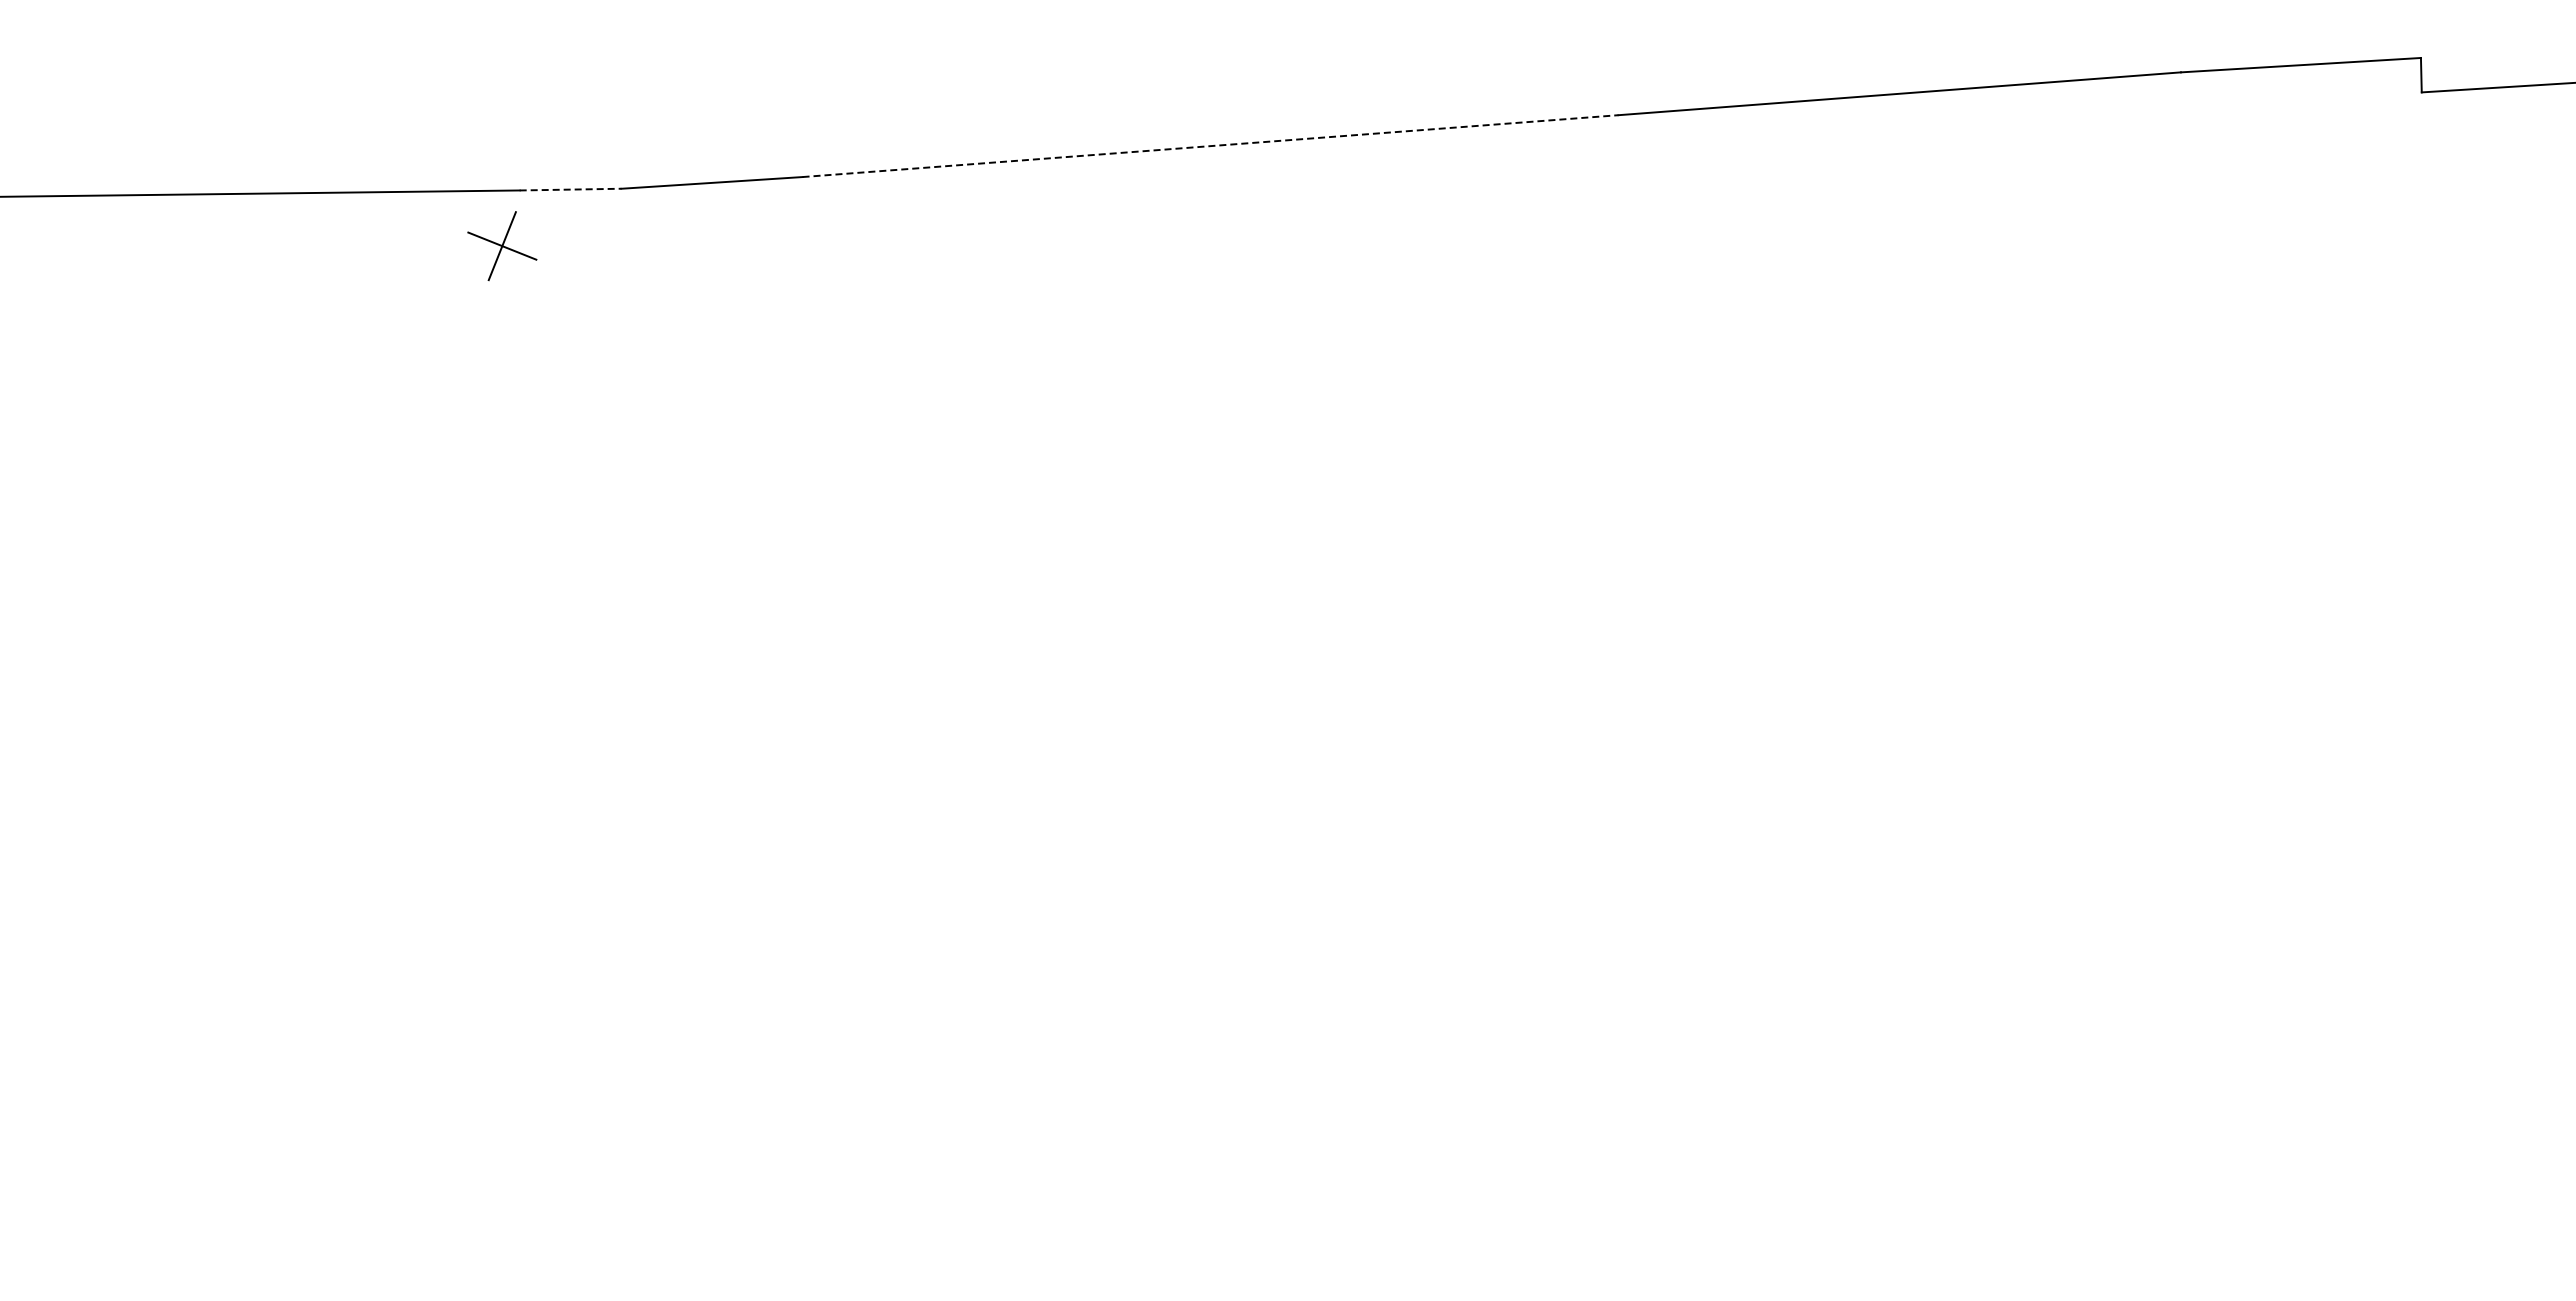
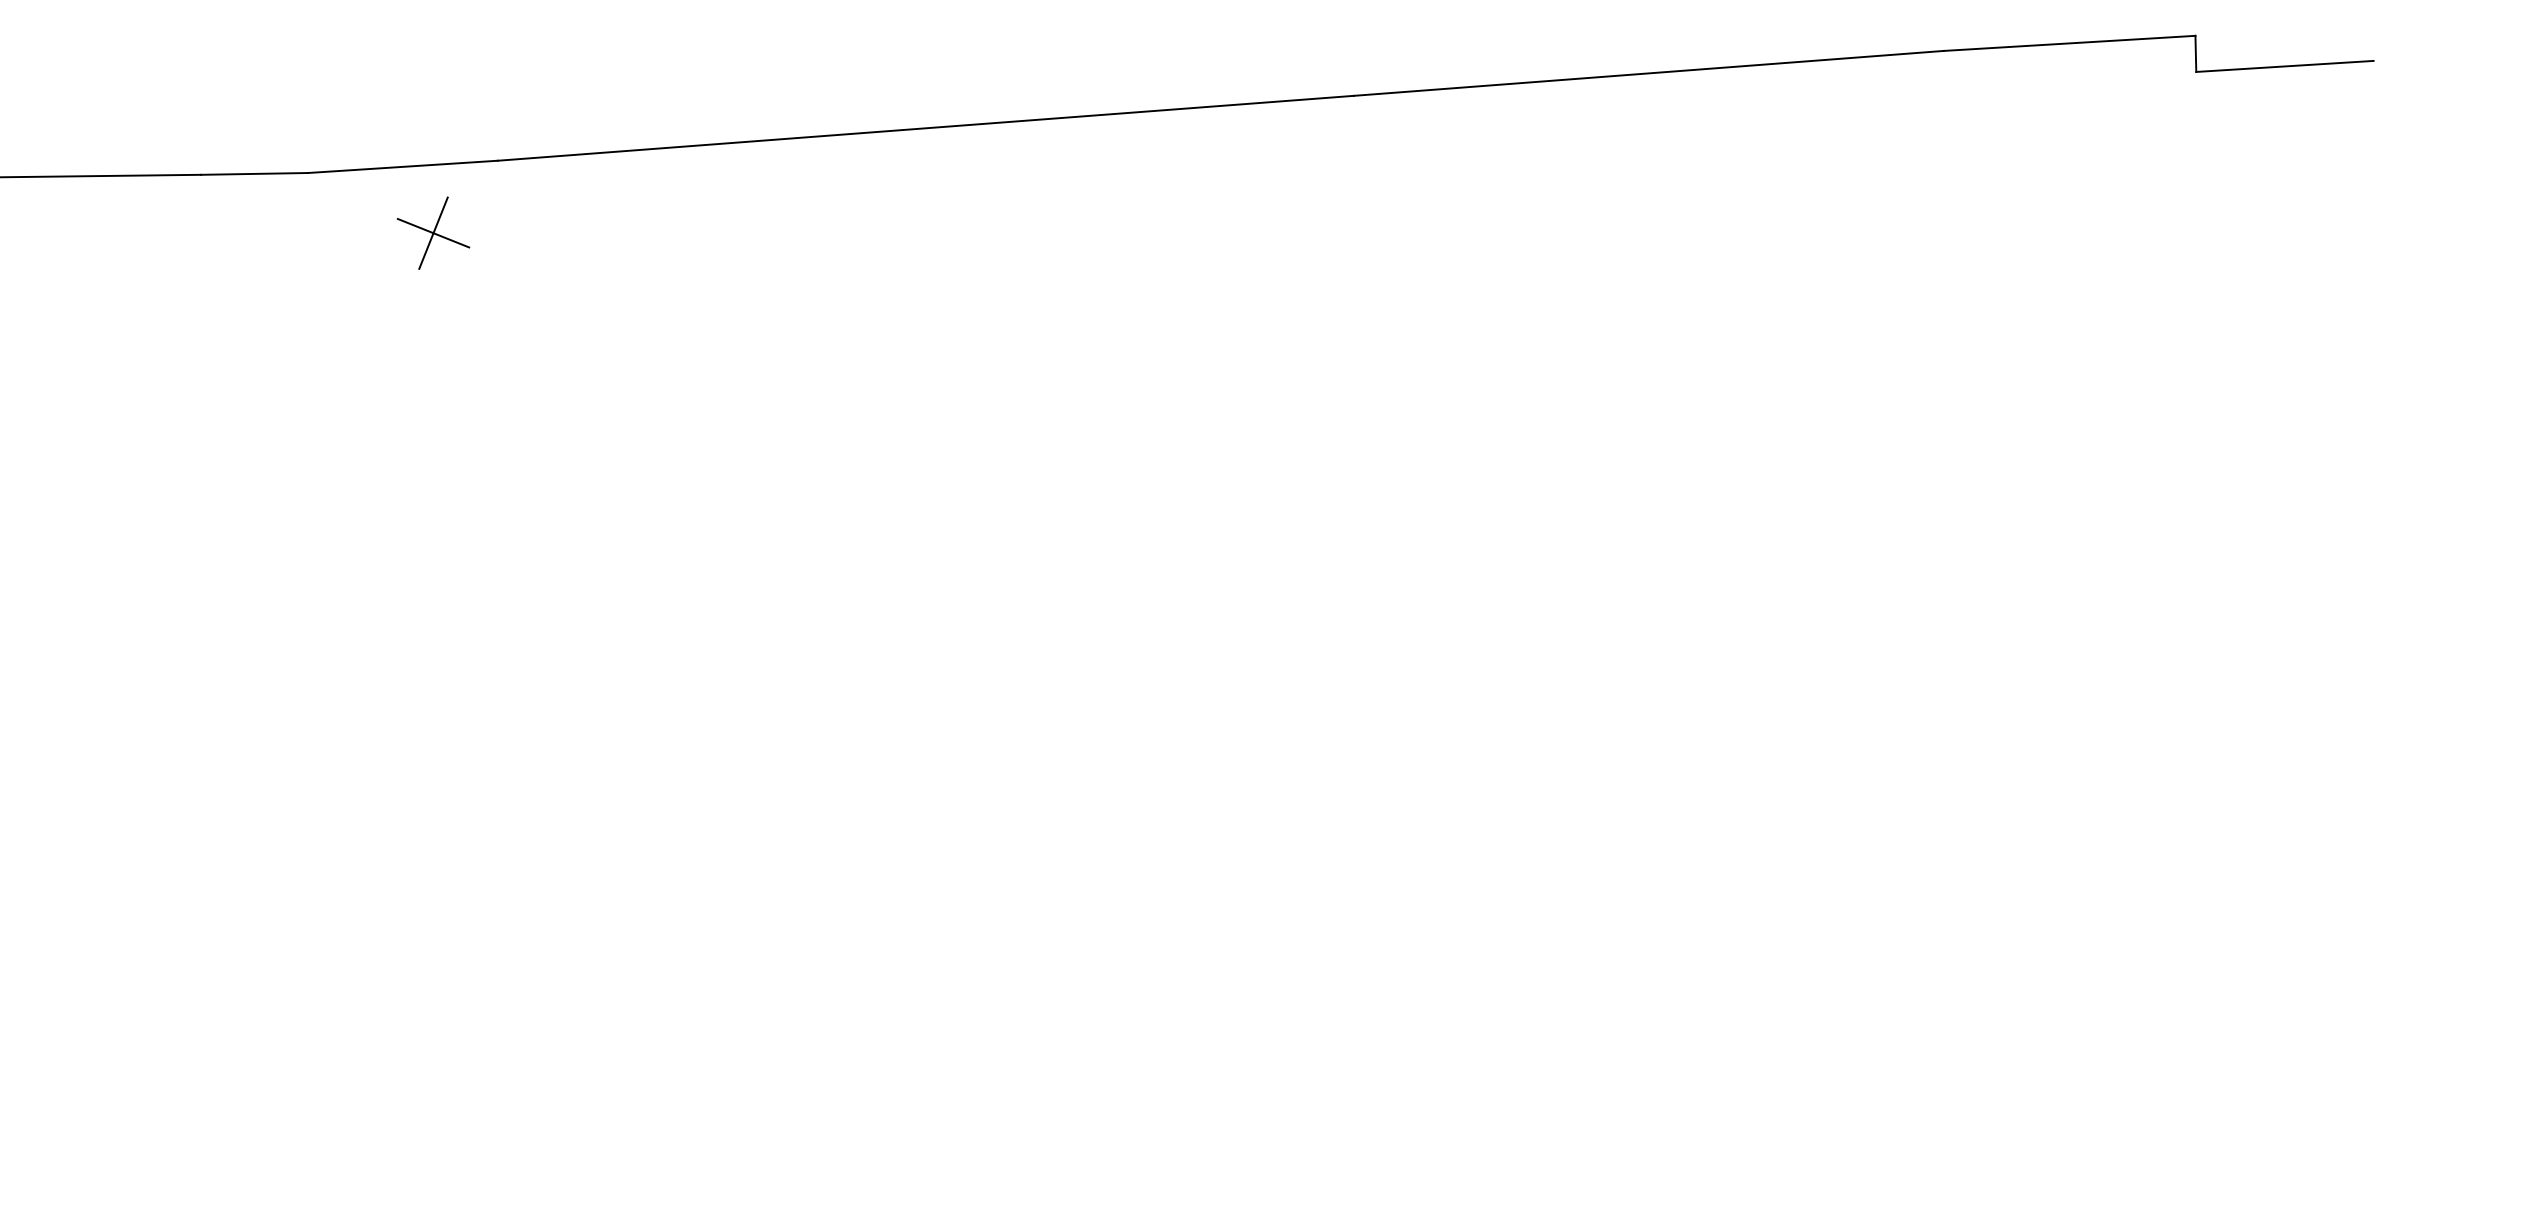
line: (1211, 146) -> (926, 128), dashed -> solid
line: (570, 189) -> (254, 173), dashed -> solid
part: (502, 246) -> (433, 233), moved

